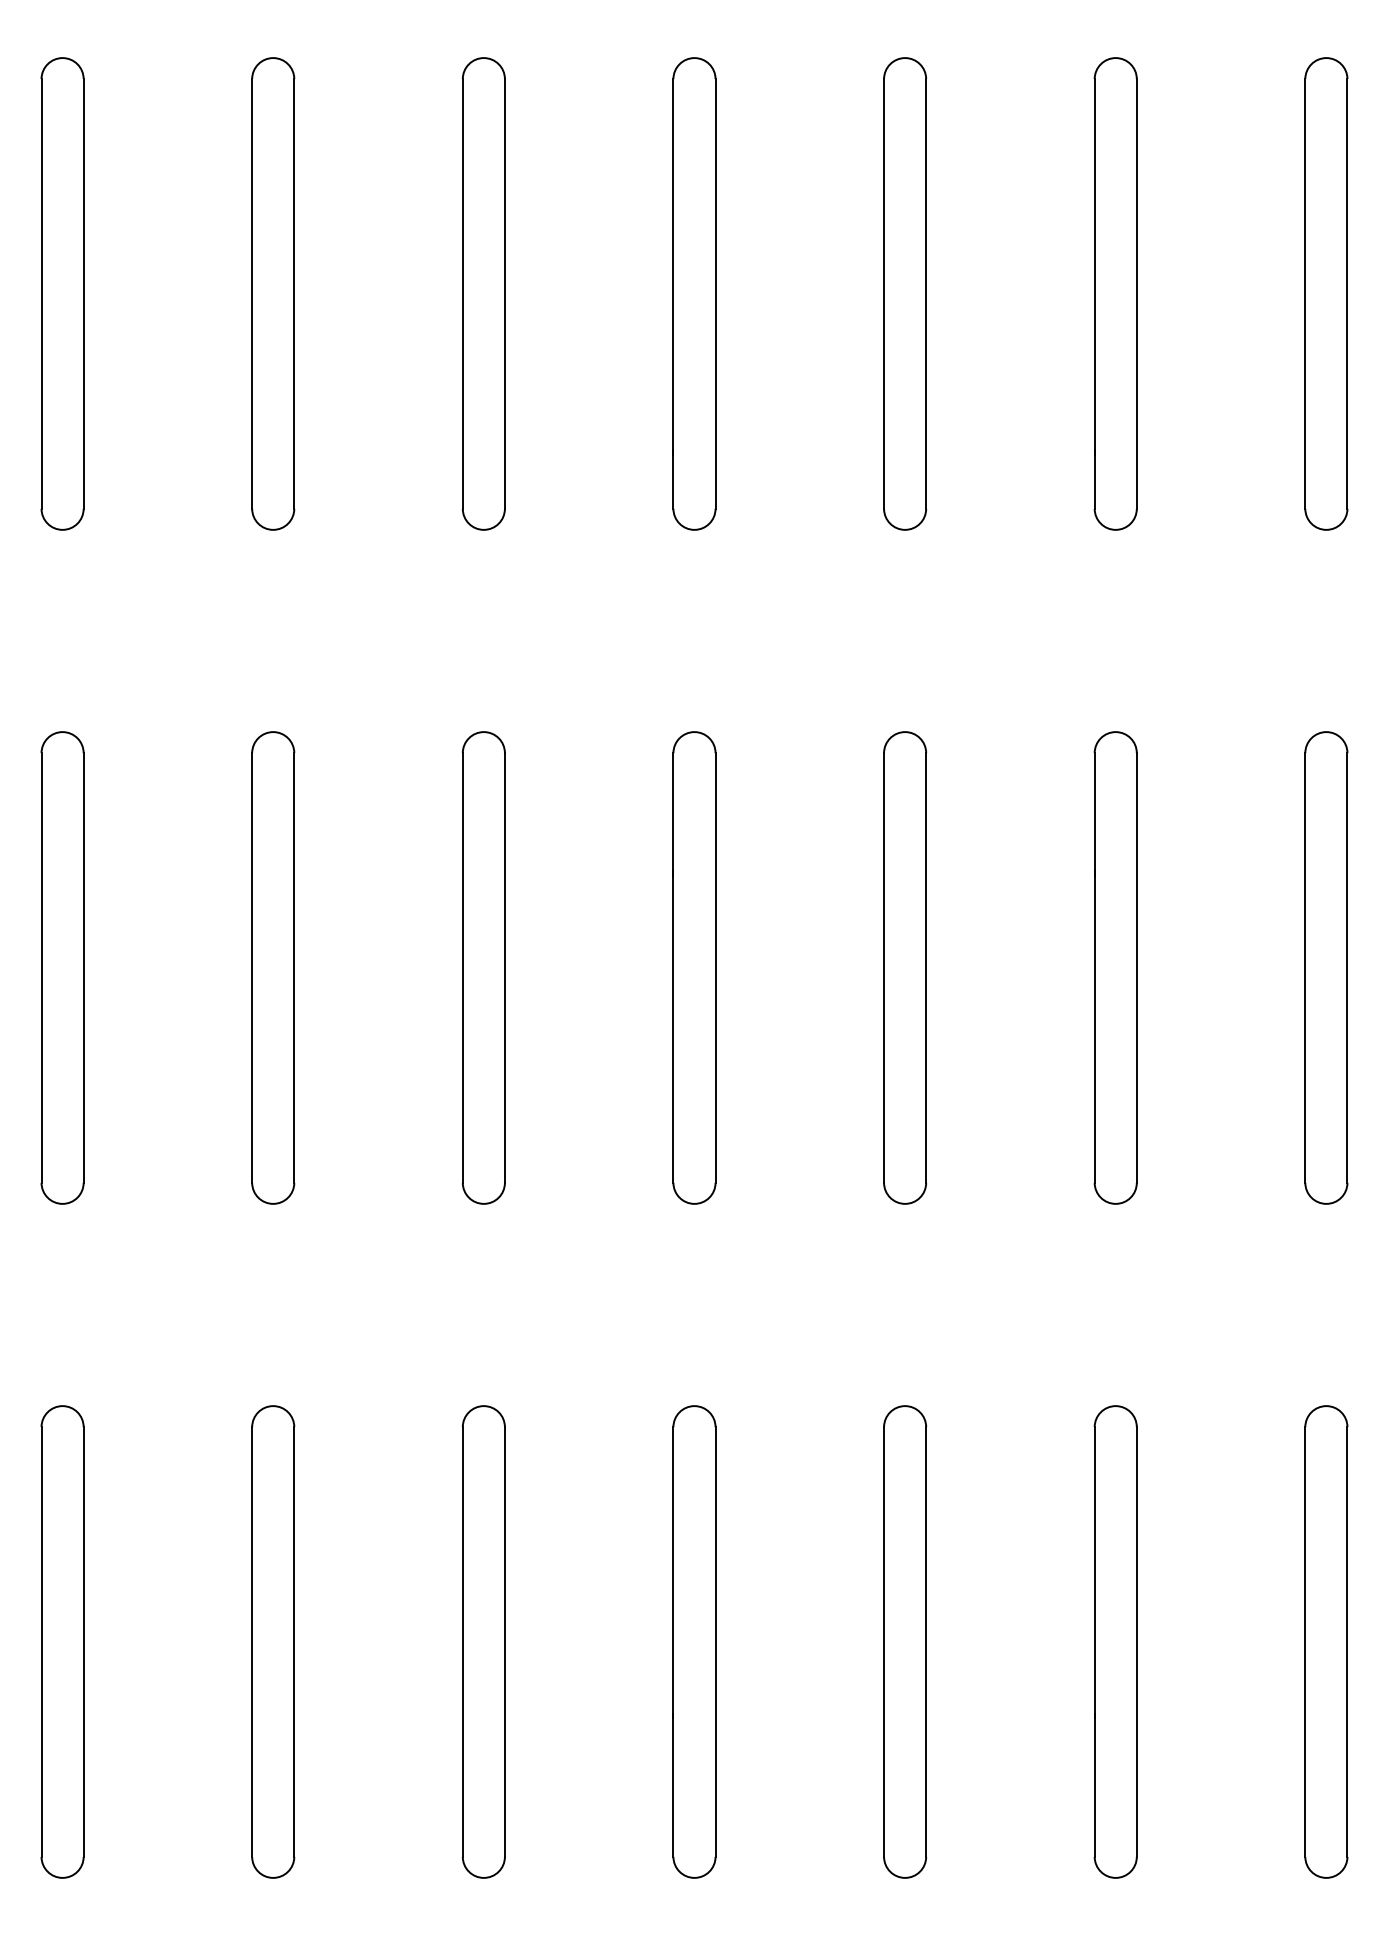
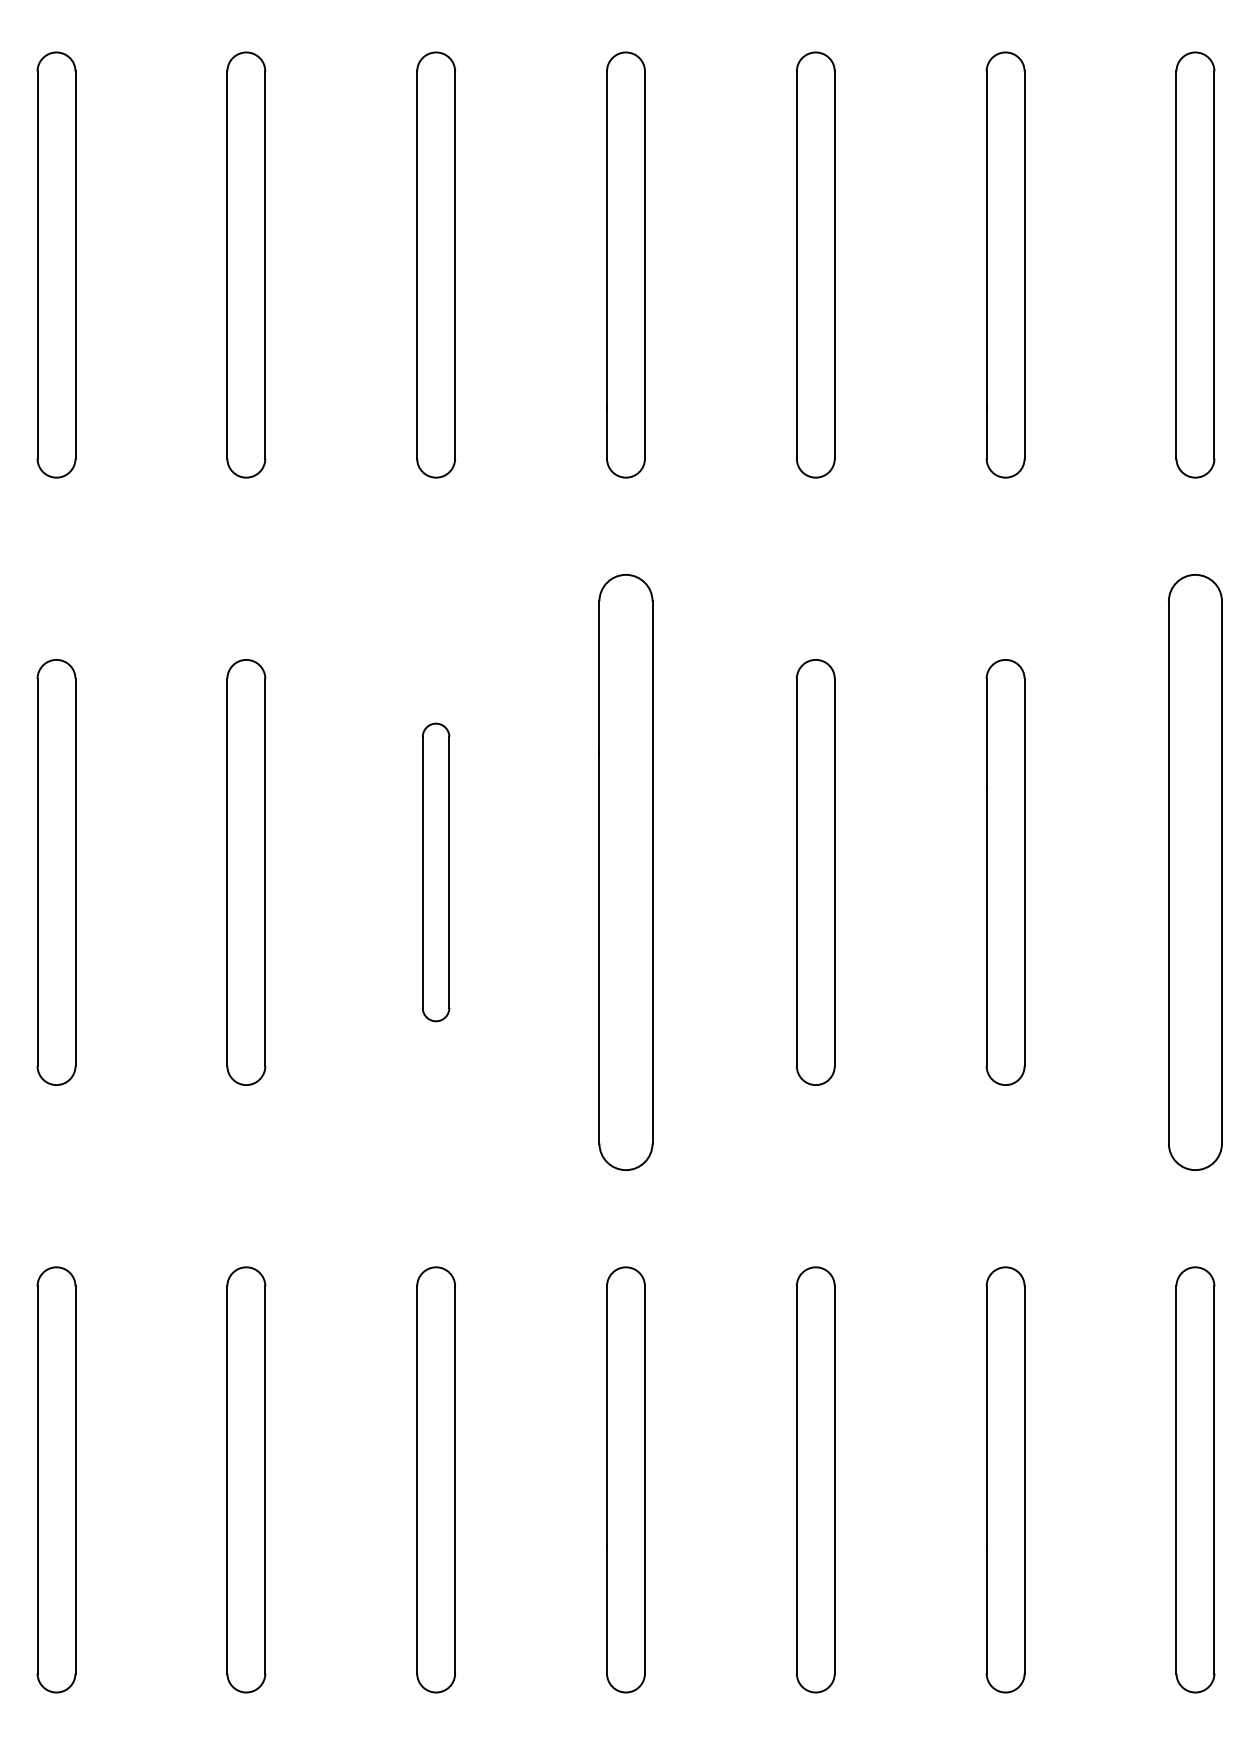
part: (483, 967) -> (435, 872), size x0.7
part: (694, 967) -> (626, 872), size x1.4
part: (1326, 967) -> (1195, 872), size x1.4

